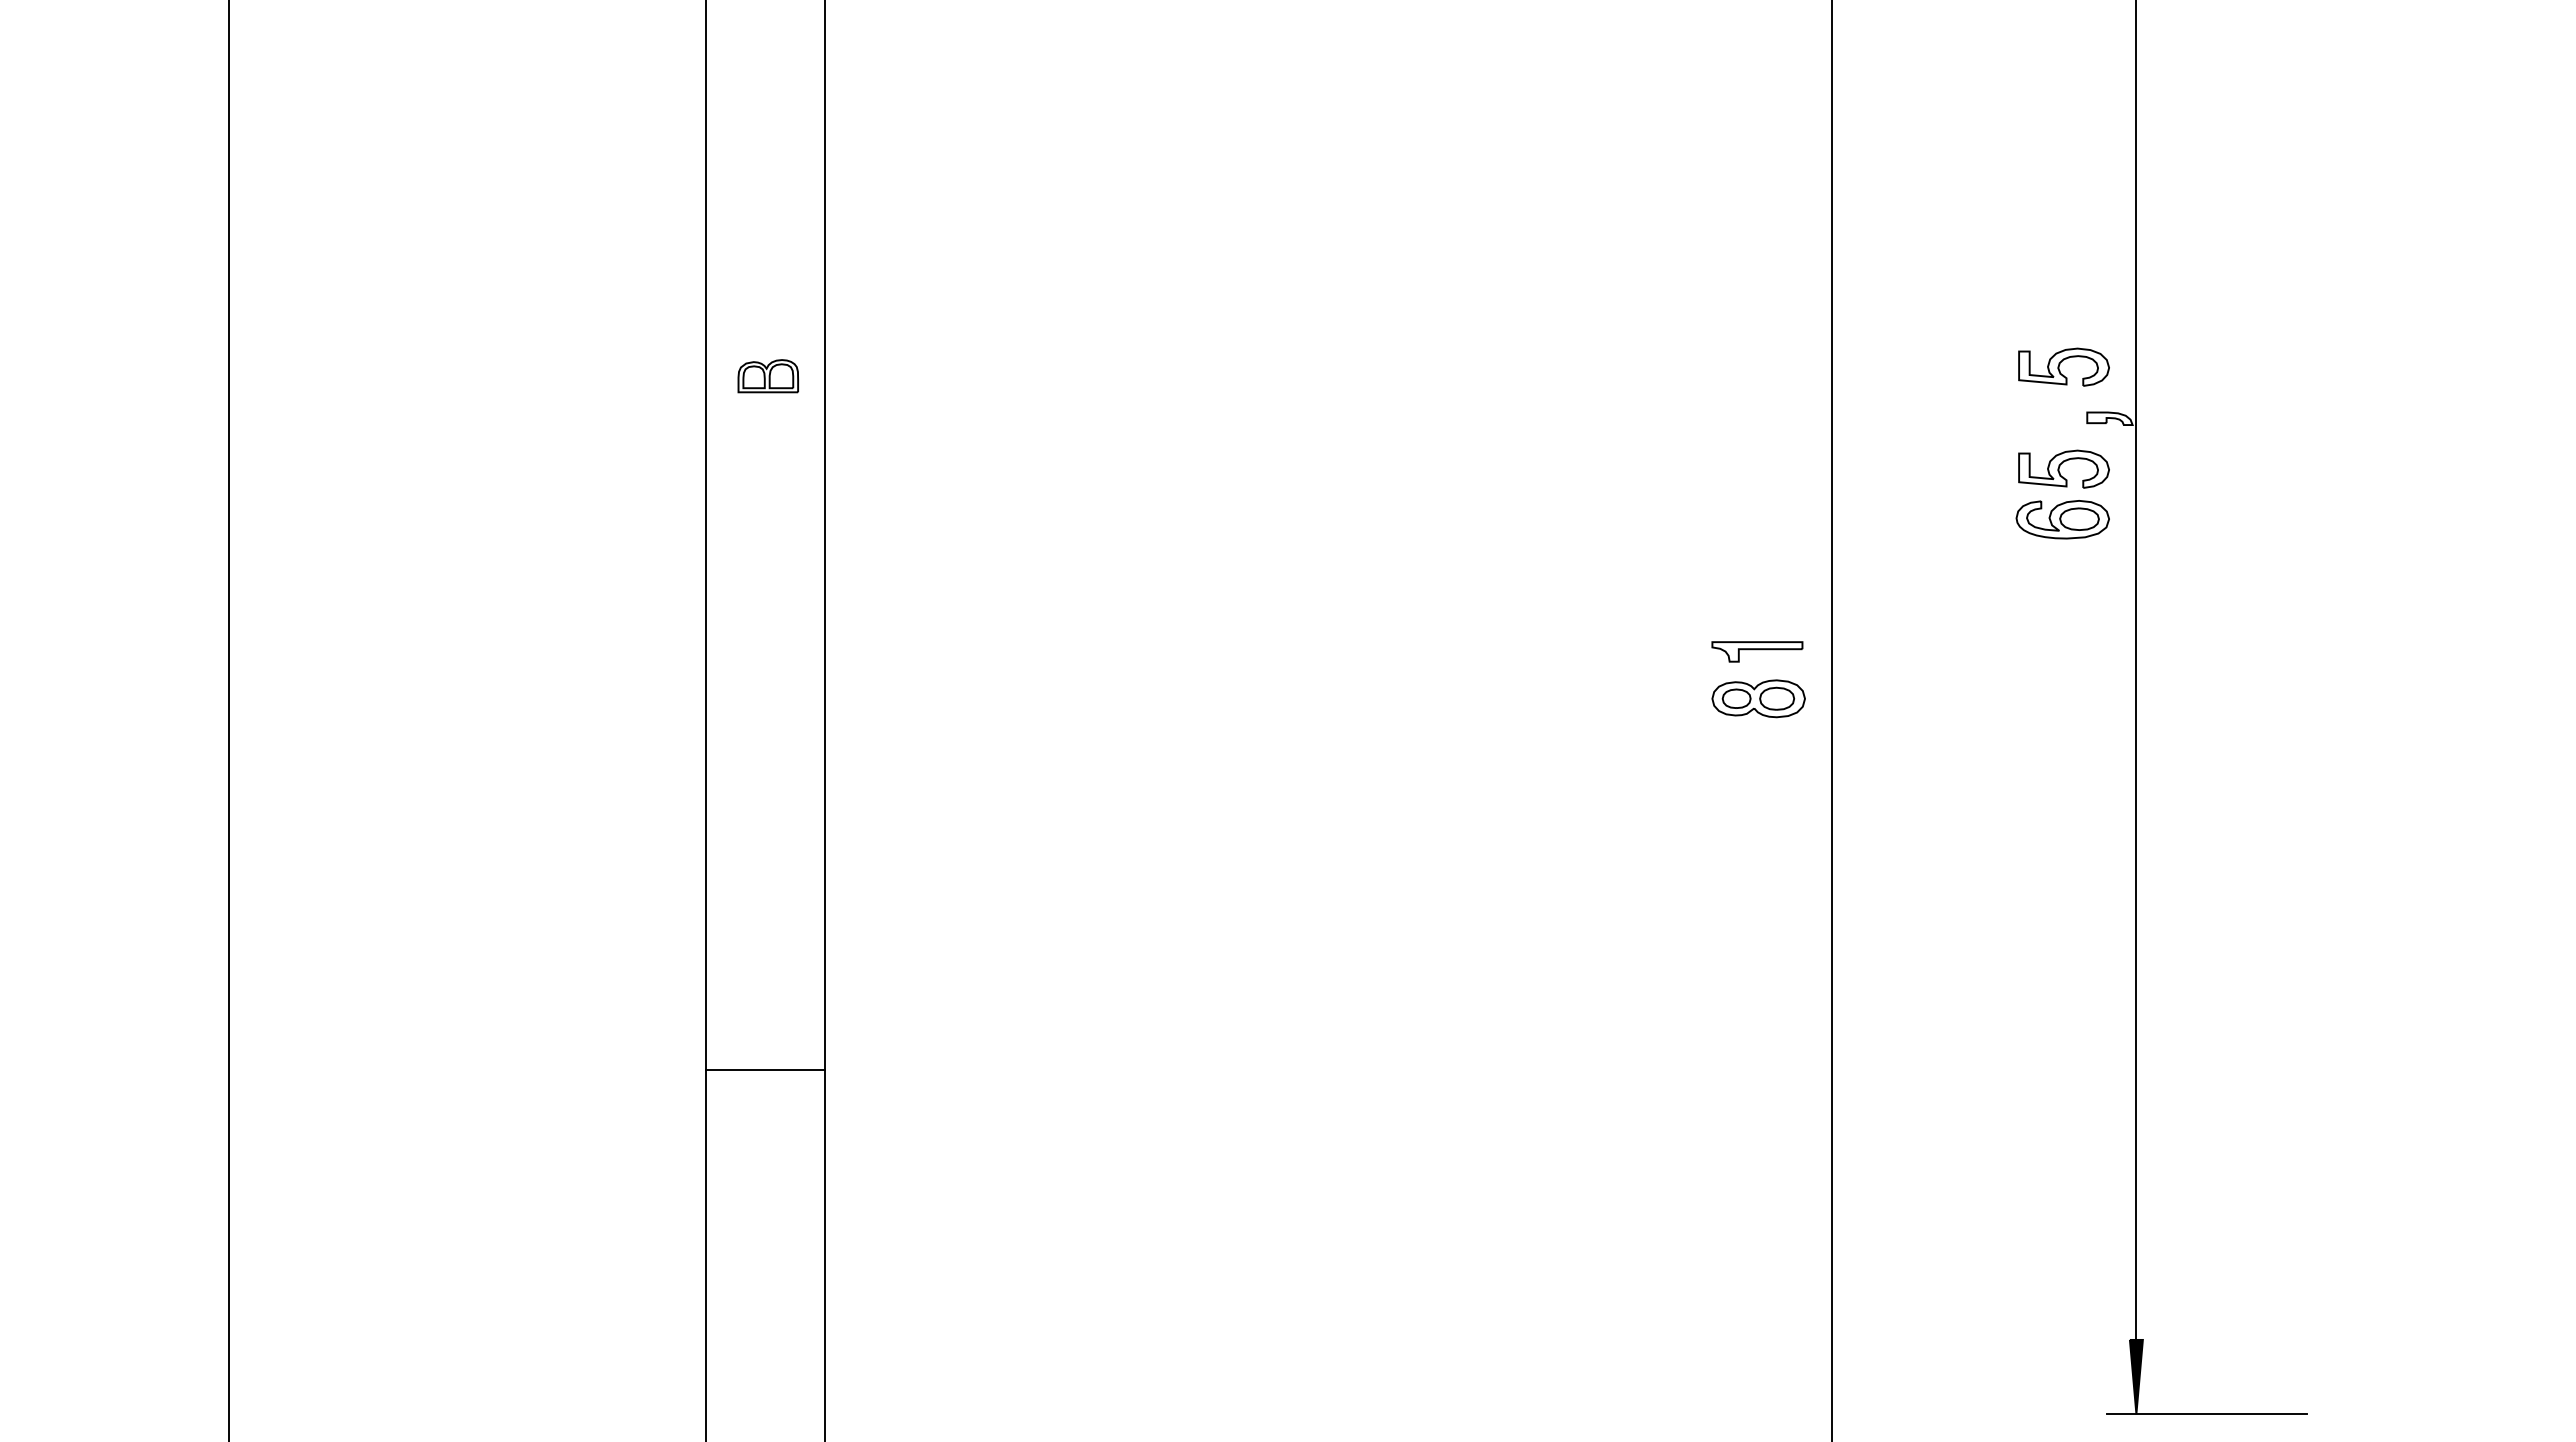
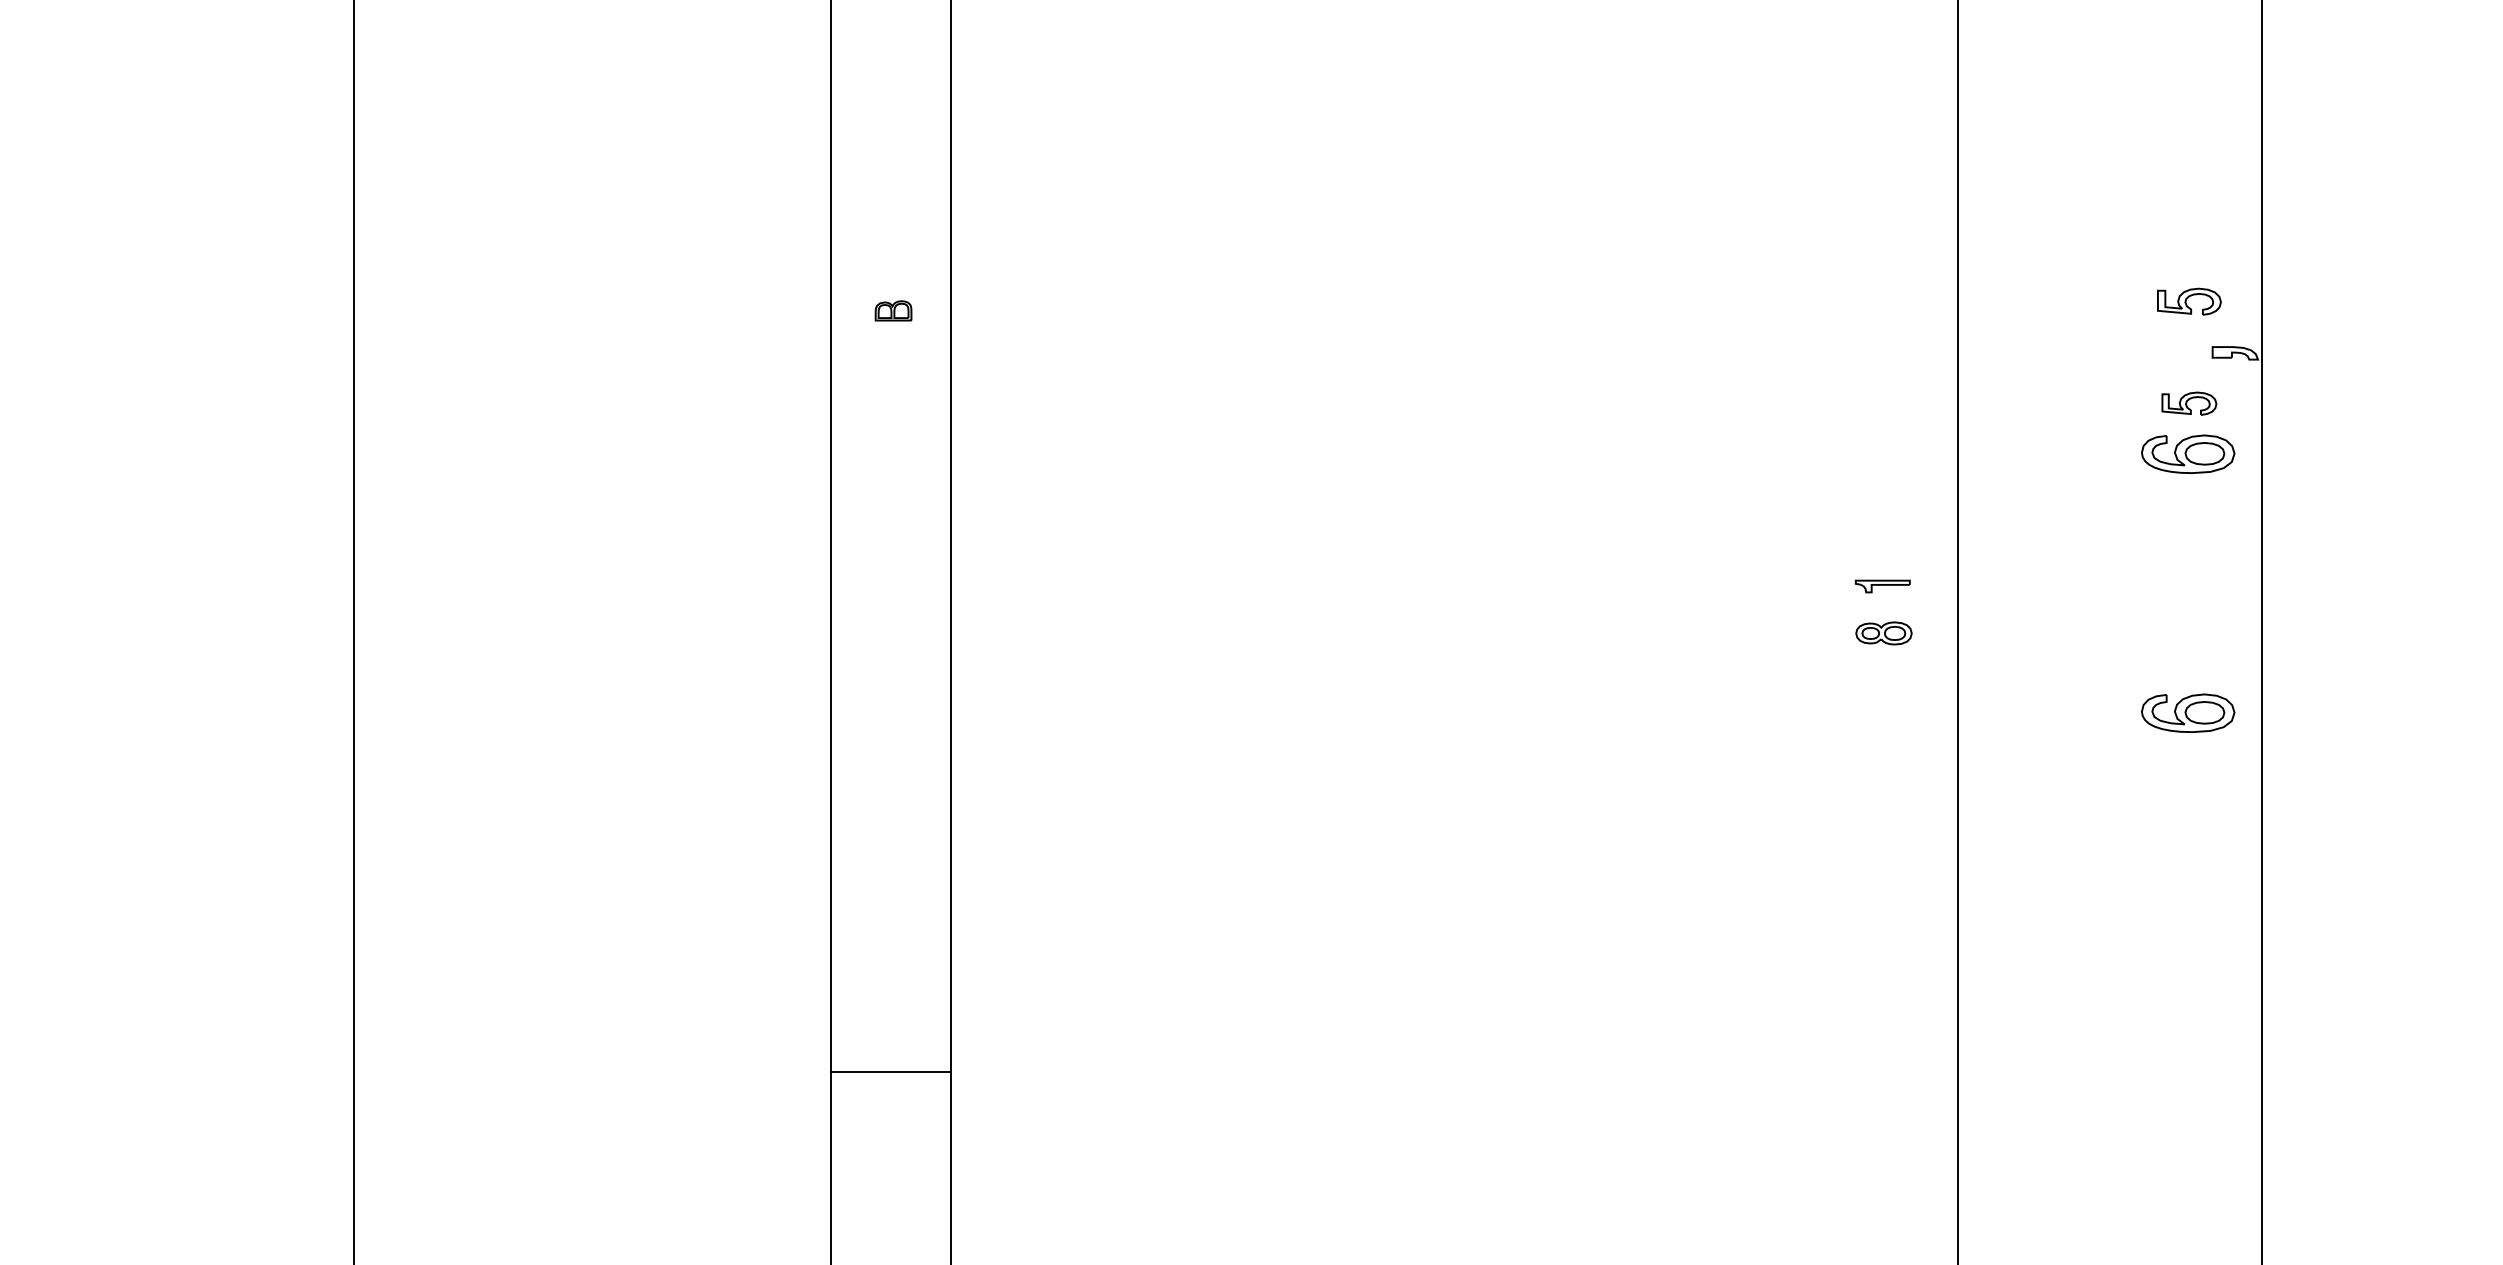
part: (2063, 366) -> (2188, 301), size x0.7
part: (767, 376) -> (892, 311), size x0.6
part: (2063, 468) -> (2188, 403), size x0.6
part: (1757, 651) -> (1882, 586), size x0.6
part: (1758, 698) -> (1883, 633), size x0.6
part: (2062, 778) -> (2187, 713), added
line: (765, 1070) -> (890, 1072), moved

